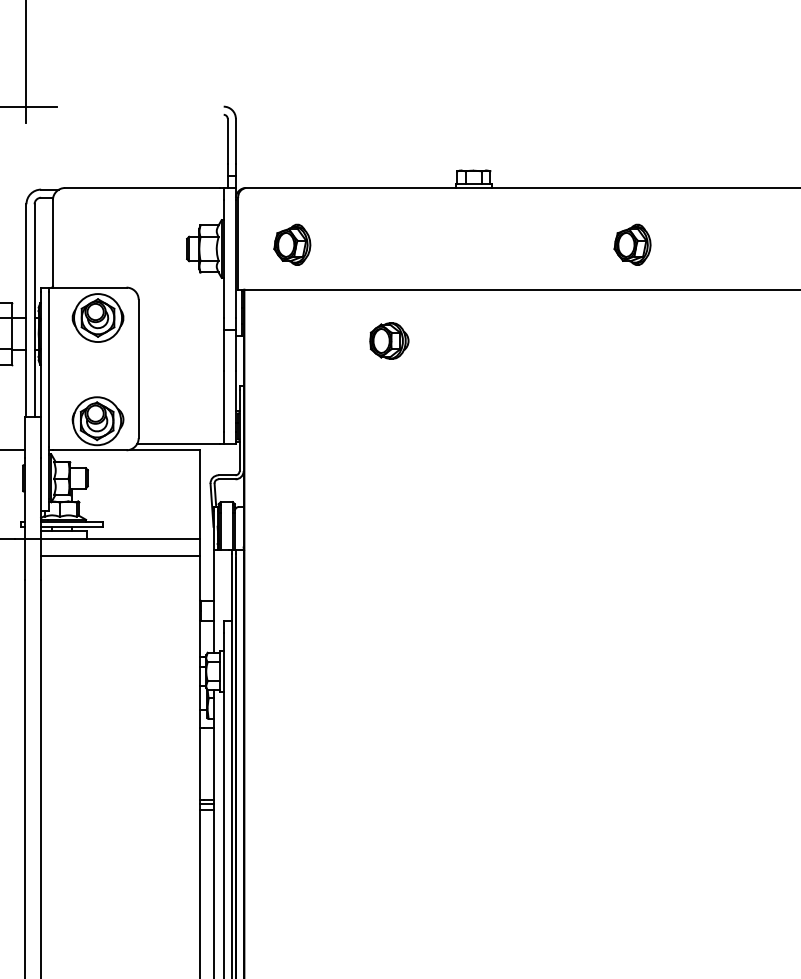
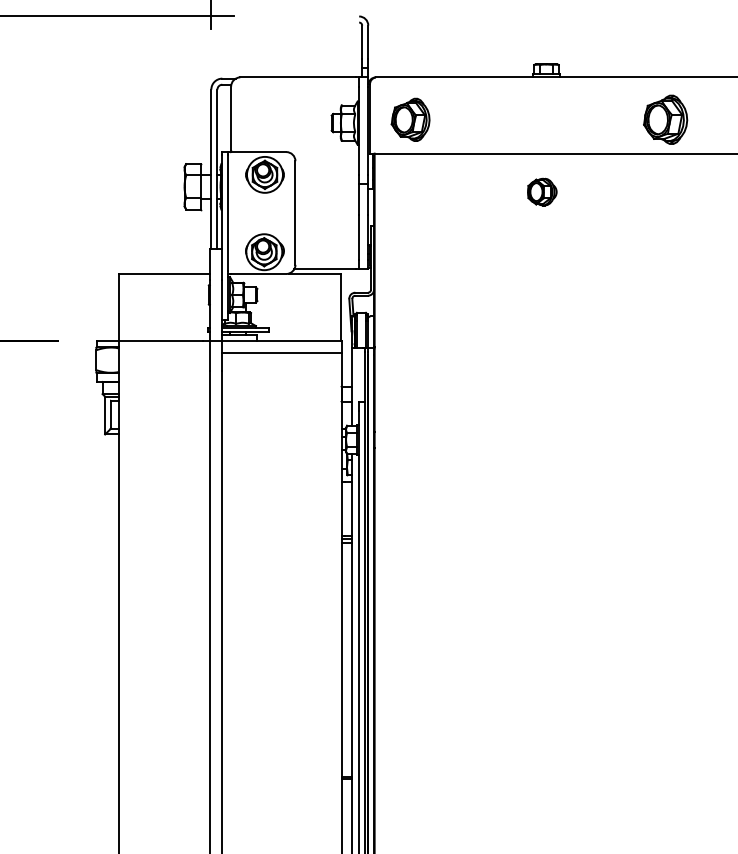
part: (292, 245) -> (410, 120), size x1.4
part: (632, 245) -> (665, 120), size x1.6
part: (389, 340) -> (542, 191), moved

